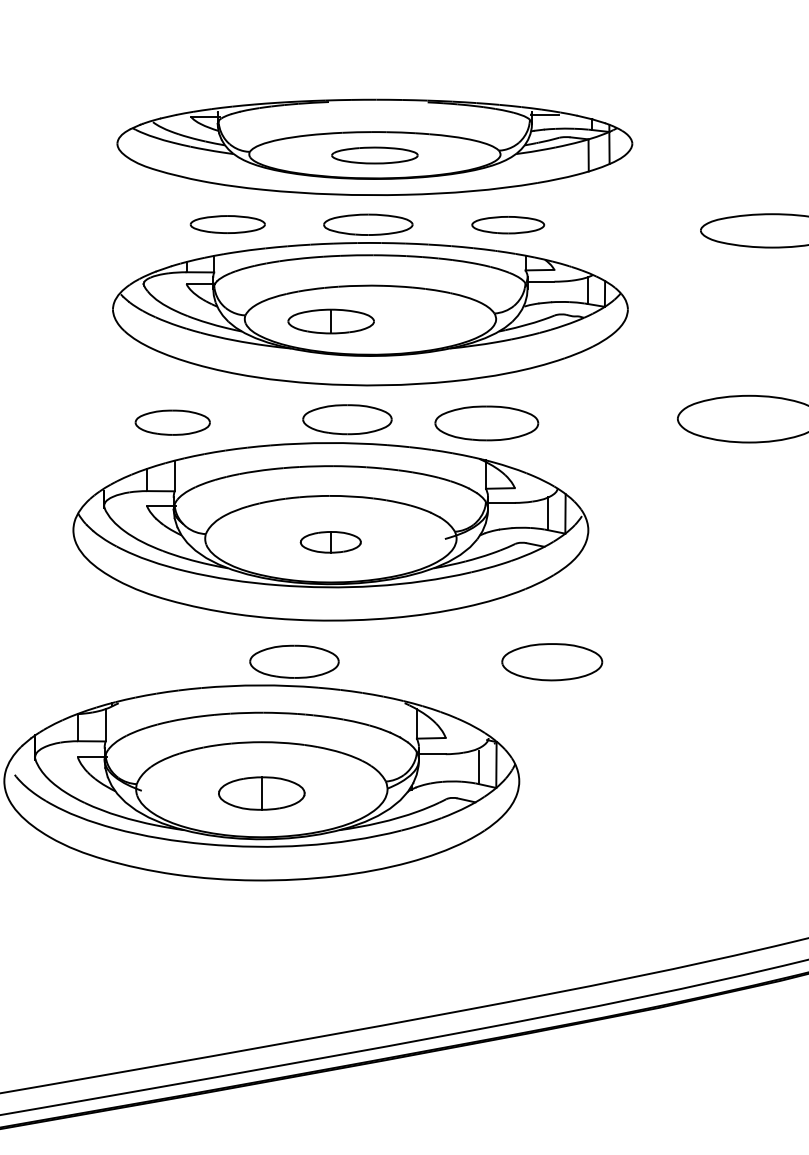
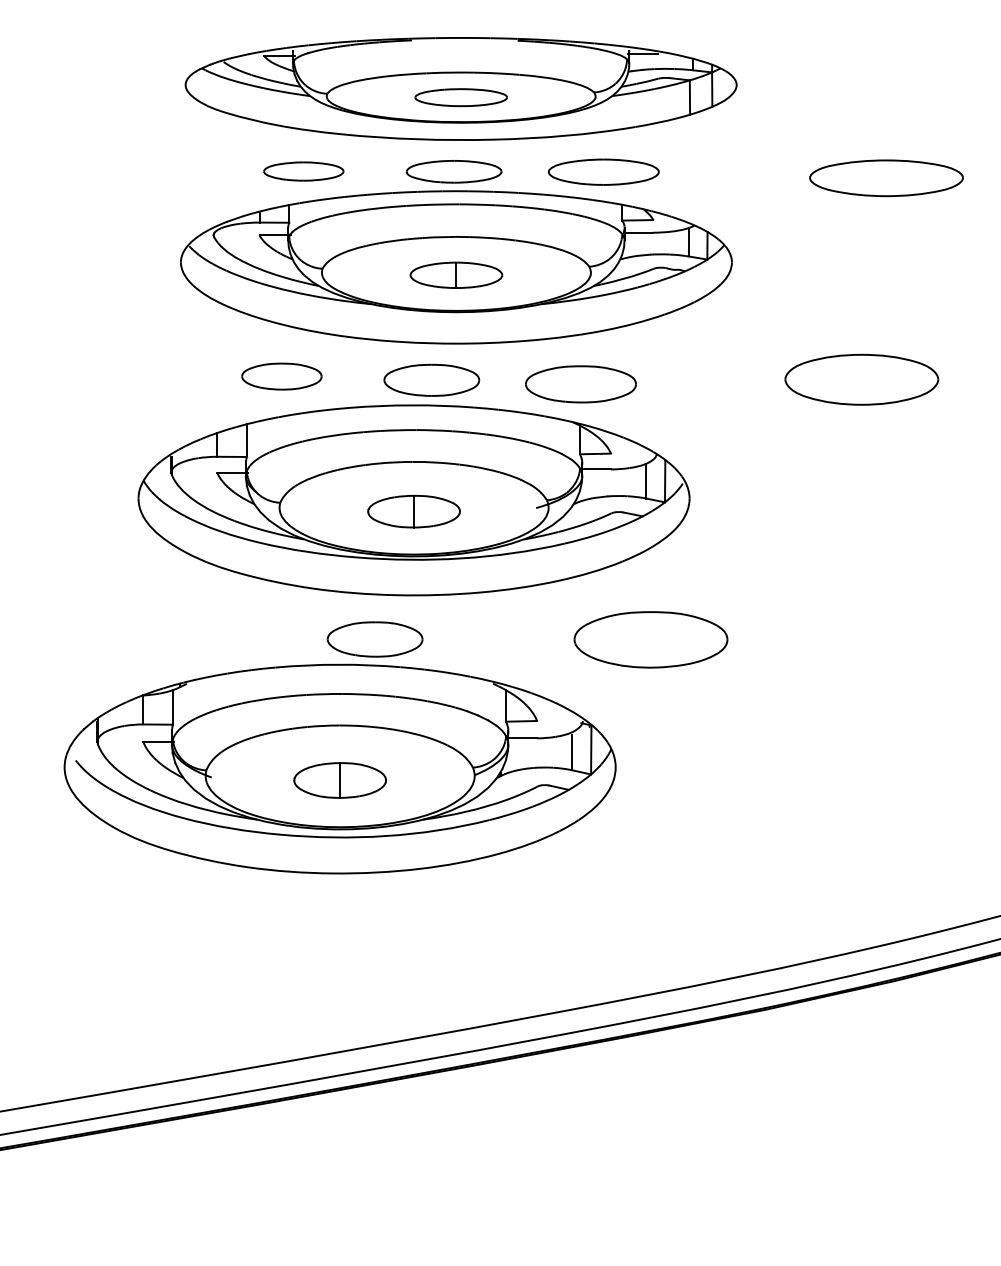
part: (507, 224) -> (603, 171), size x1.43
part: (331, 320) -> (456, 274), moved
part: (172, 422) -> (281, 376), moved
part: (330, 542) -> (413, 511), size x1.43
part: (551, 661) -> (650, 639), size x1.43

